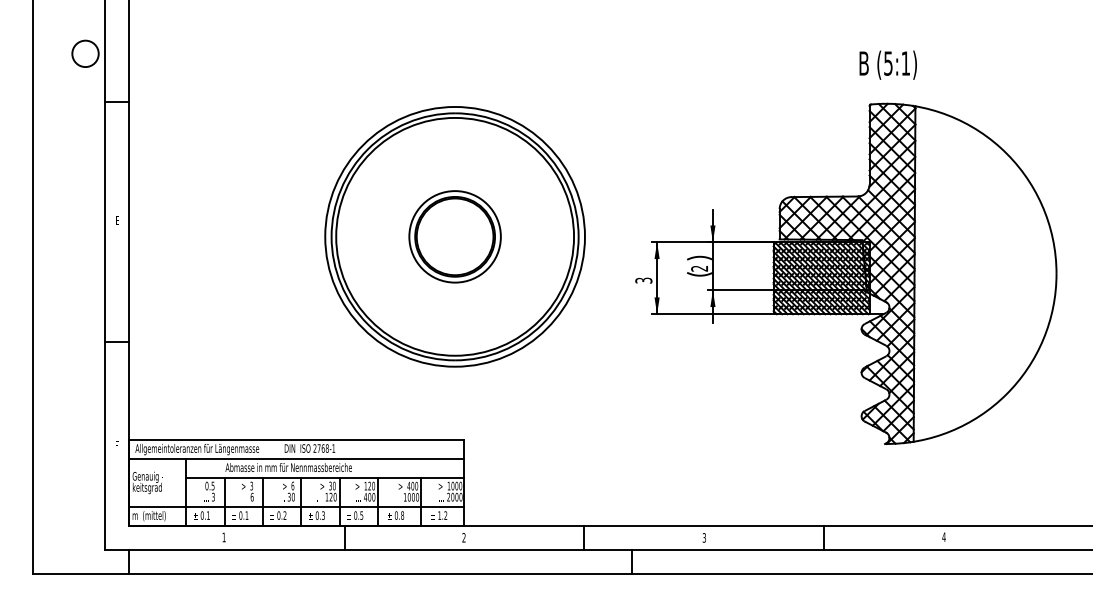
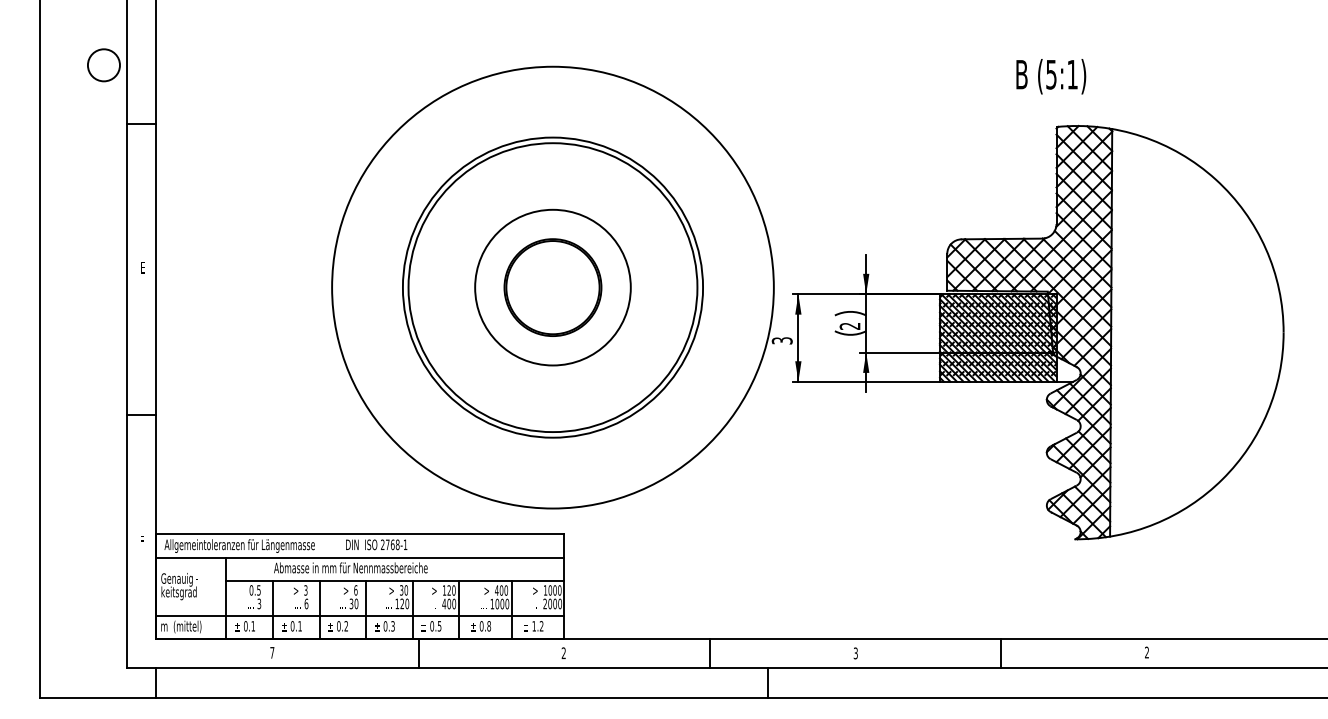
text: (887, 64) -> (1050, 75), moved
circle: (454, 236) -> (552, 287), size x1.4
circle: (454, 236) -> (552, 287), size x1.4
text: (943, 536) -> (1146, 651), 4 -> 2
text: (223, 537) -> (271, 652), 1 -> 7

